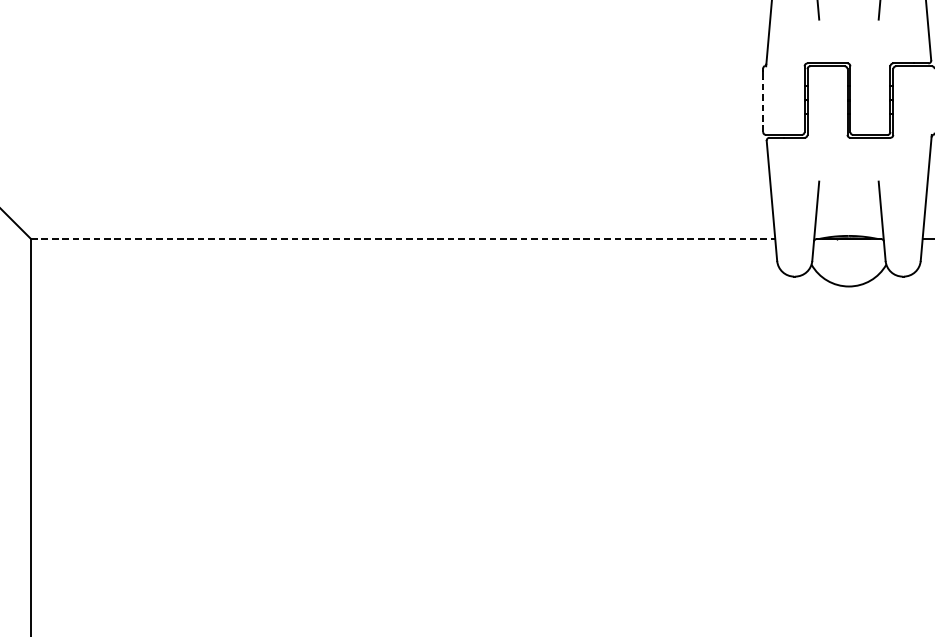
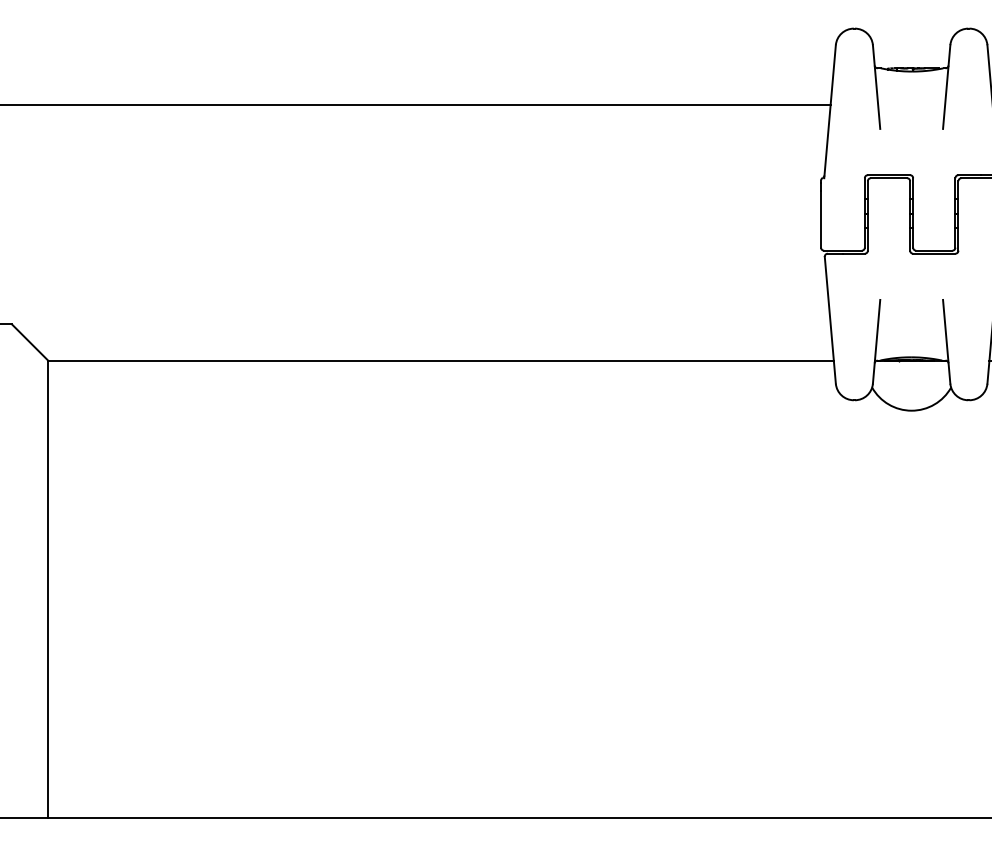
line: (763, 104) -> (821, 218), dashed -> solid
line: (403, 238) -> (441, 360), dashed -> solid

